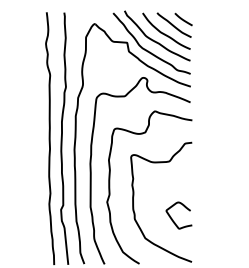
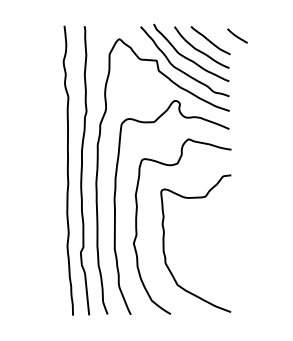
line: (183, 19) -> (237, 35), moved
curve: (173, 219) -> (209, 263), removed

